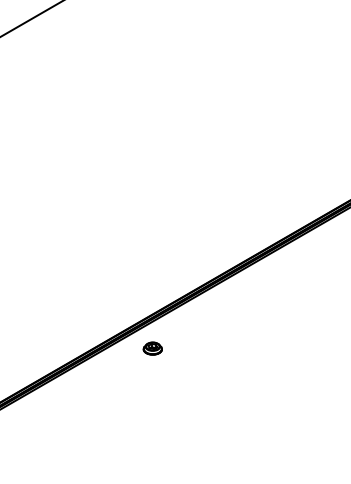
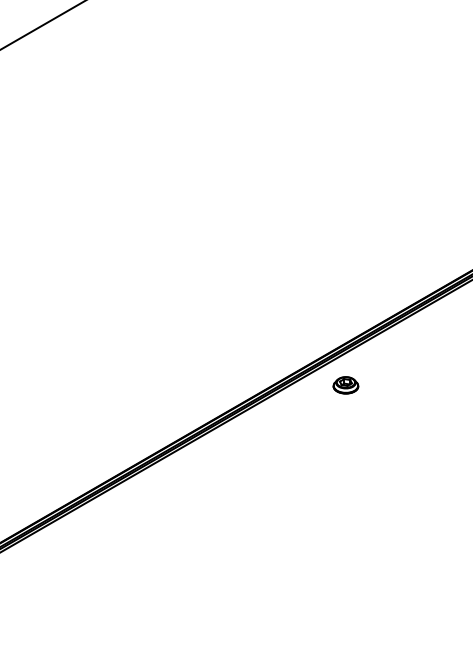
part: (152, 348) -> (345, 385), moved

